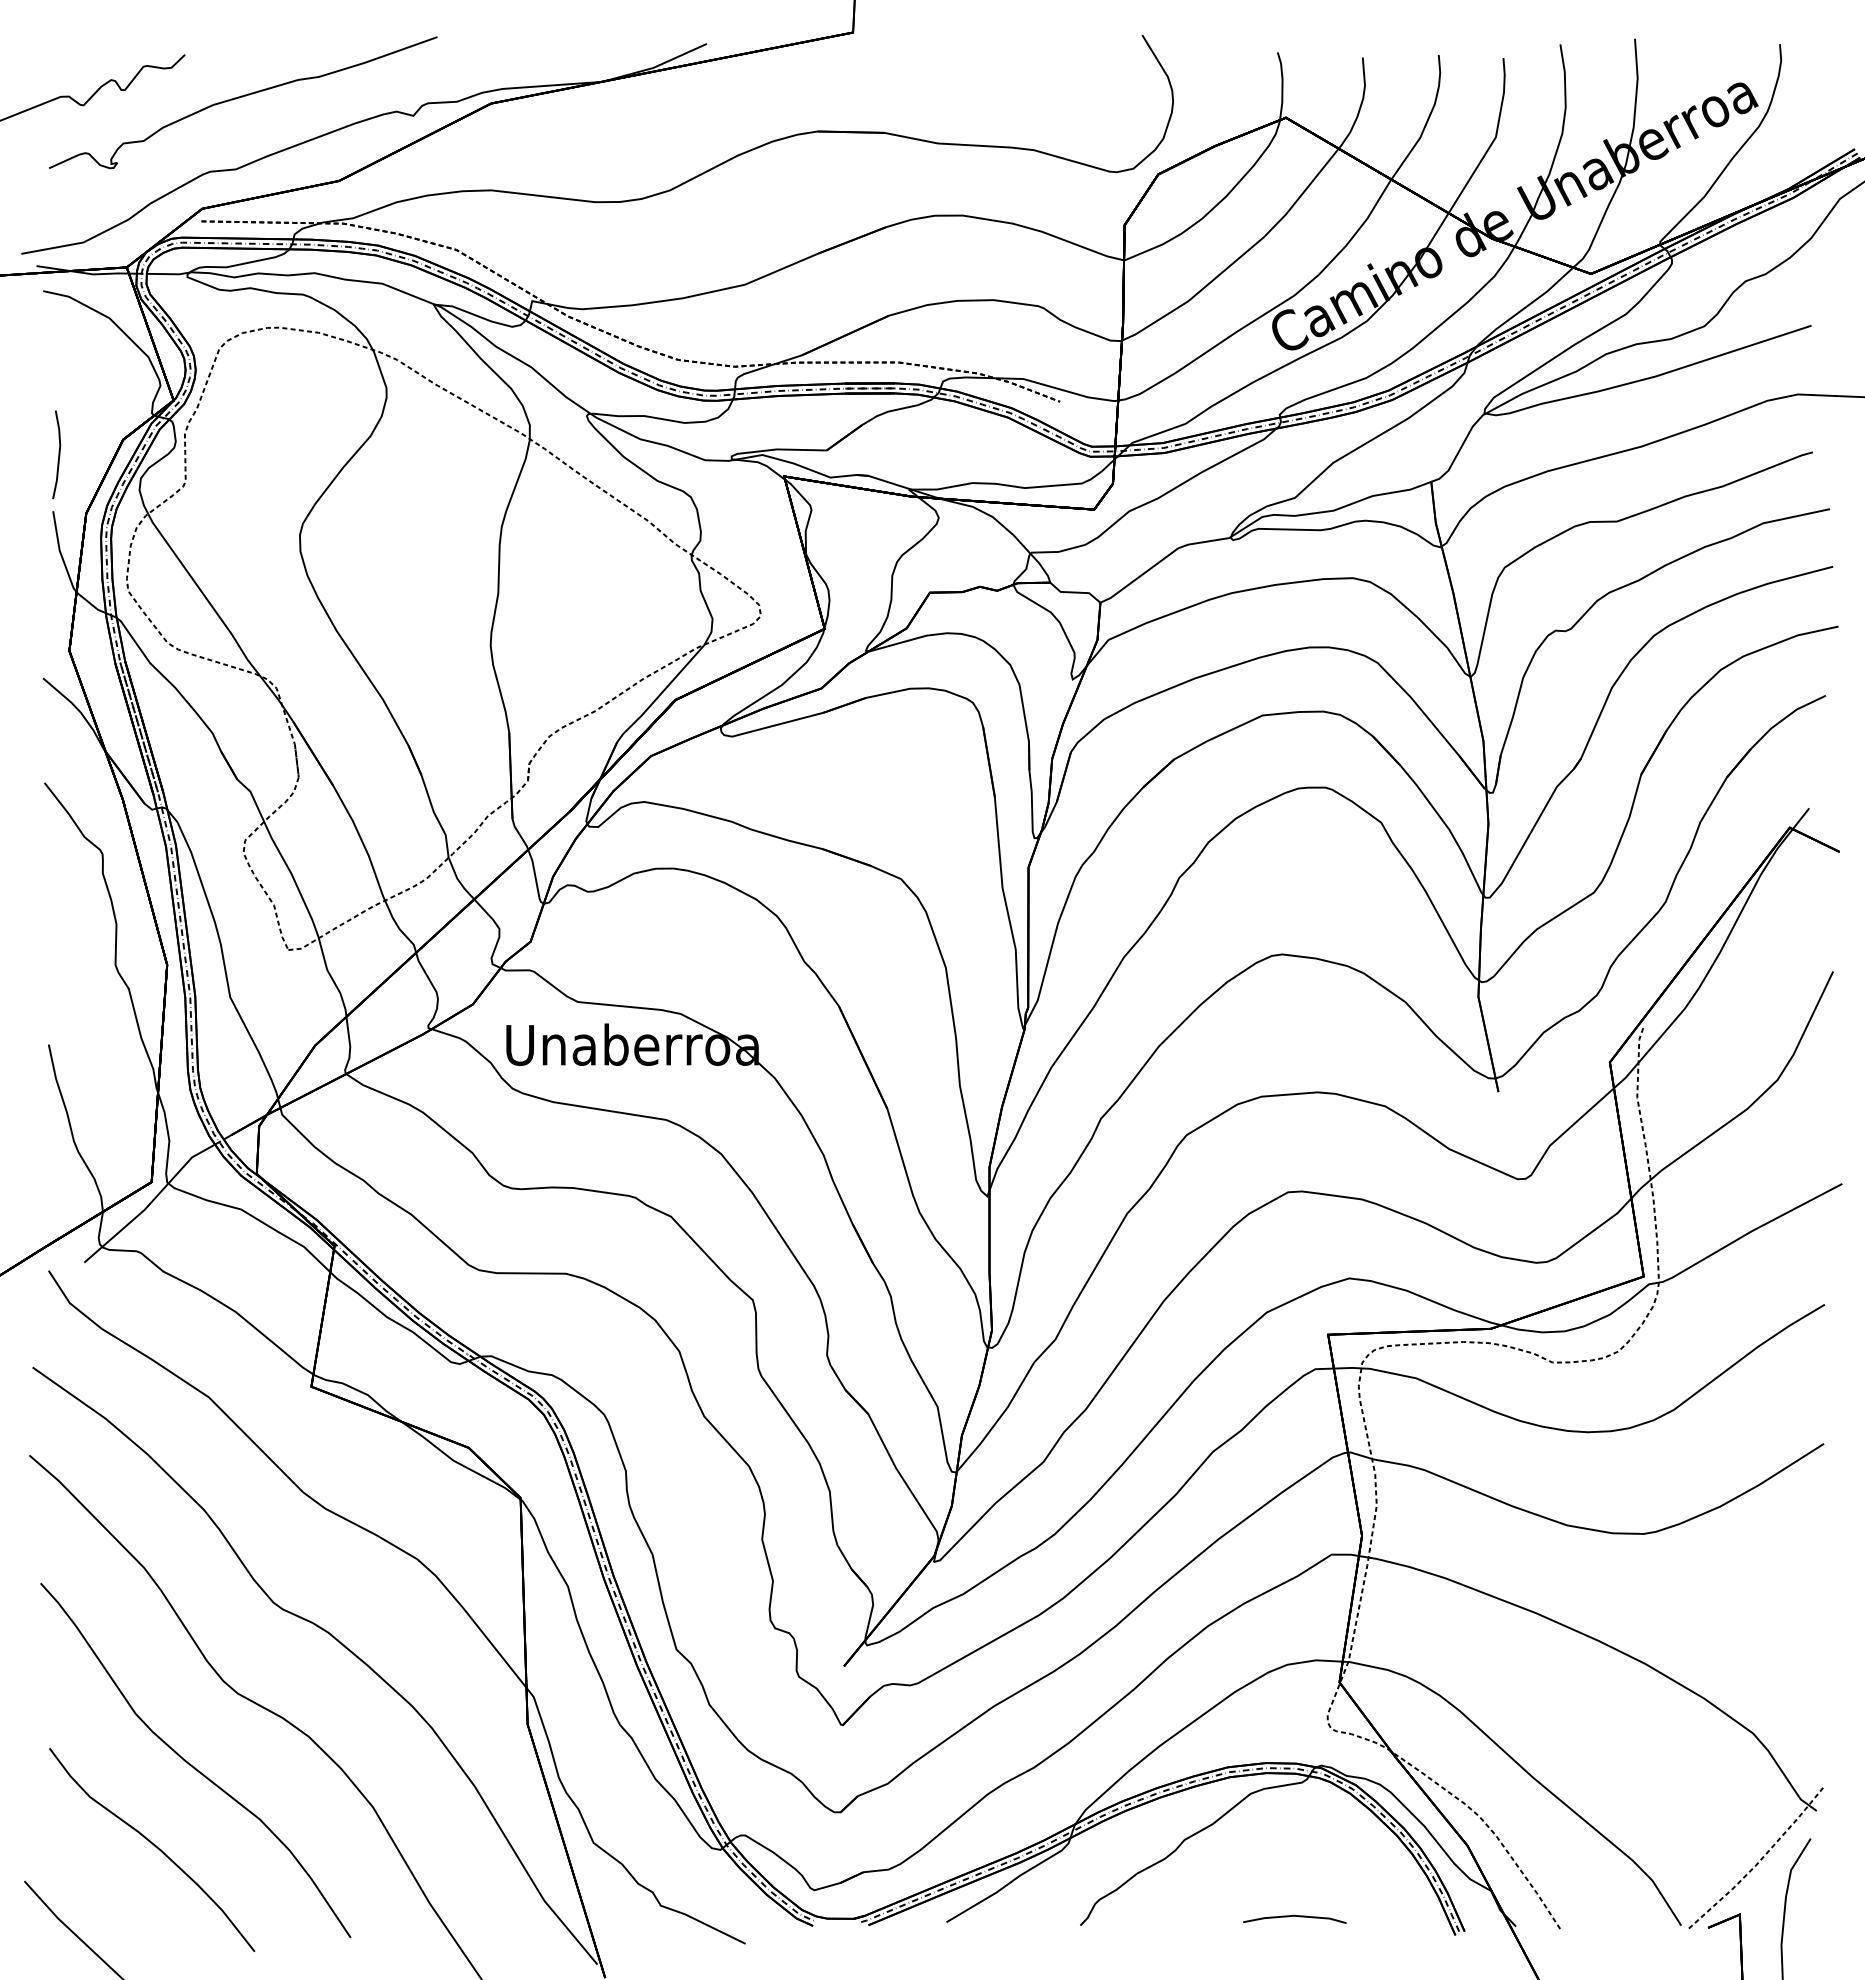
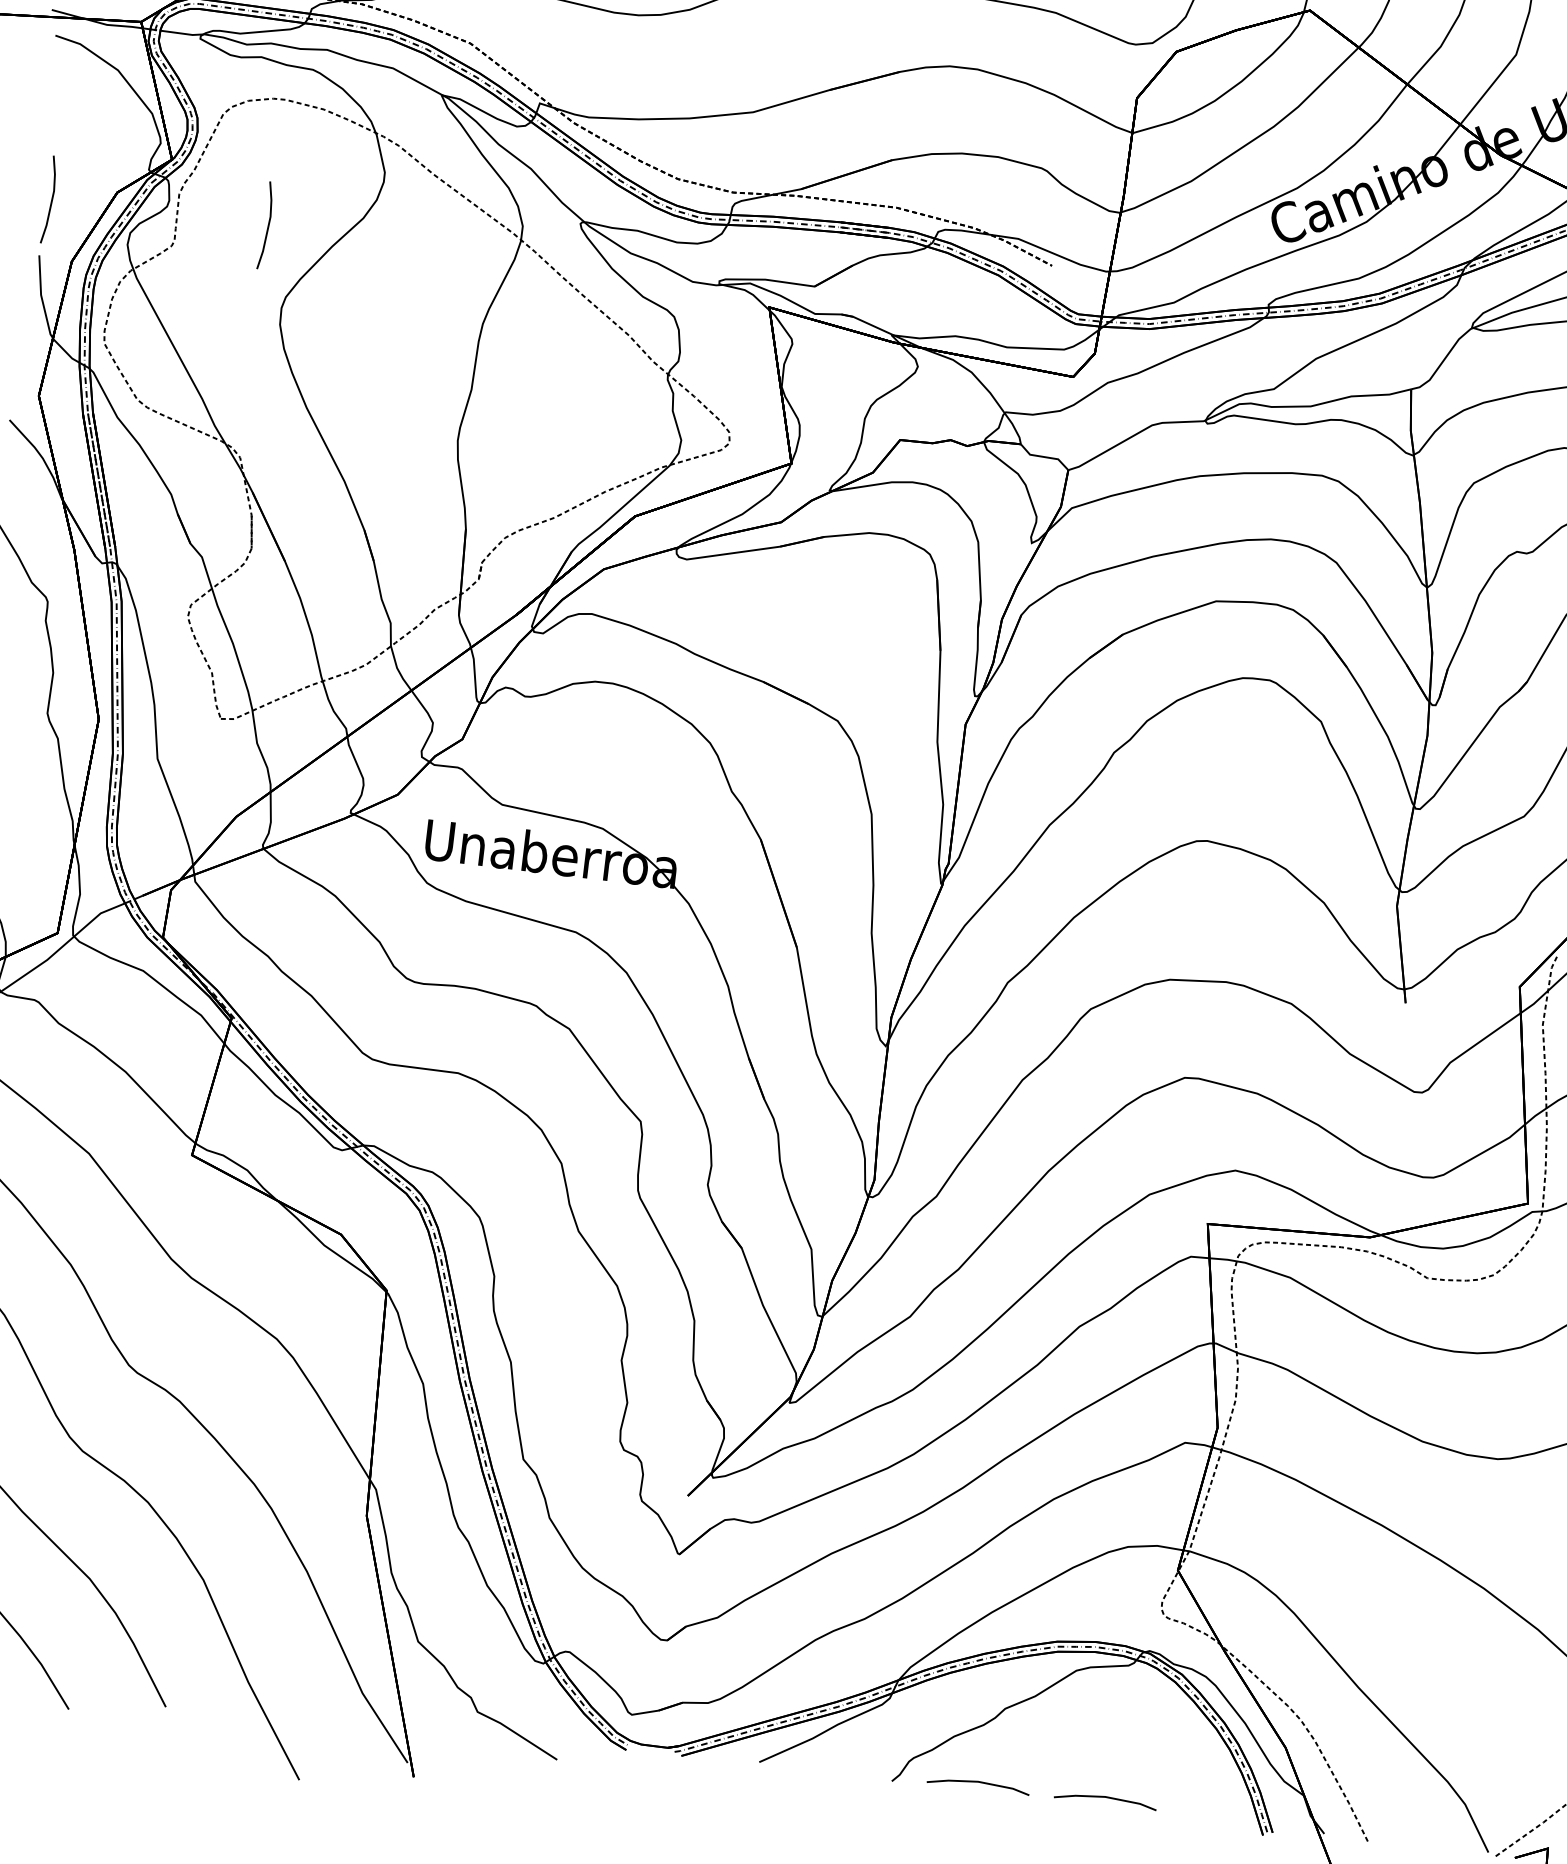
line: (276, 454) -> (267, 225), added
line: (1166, 1916) -> (978, 1782), added

